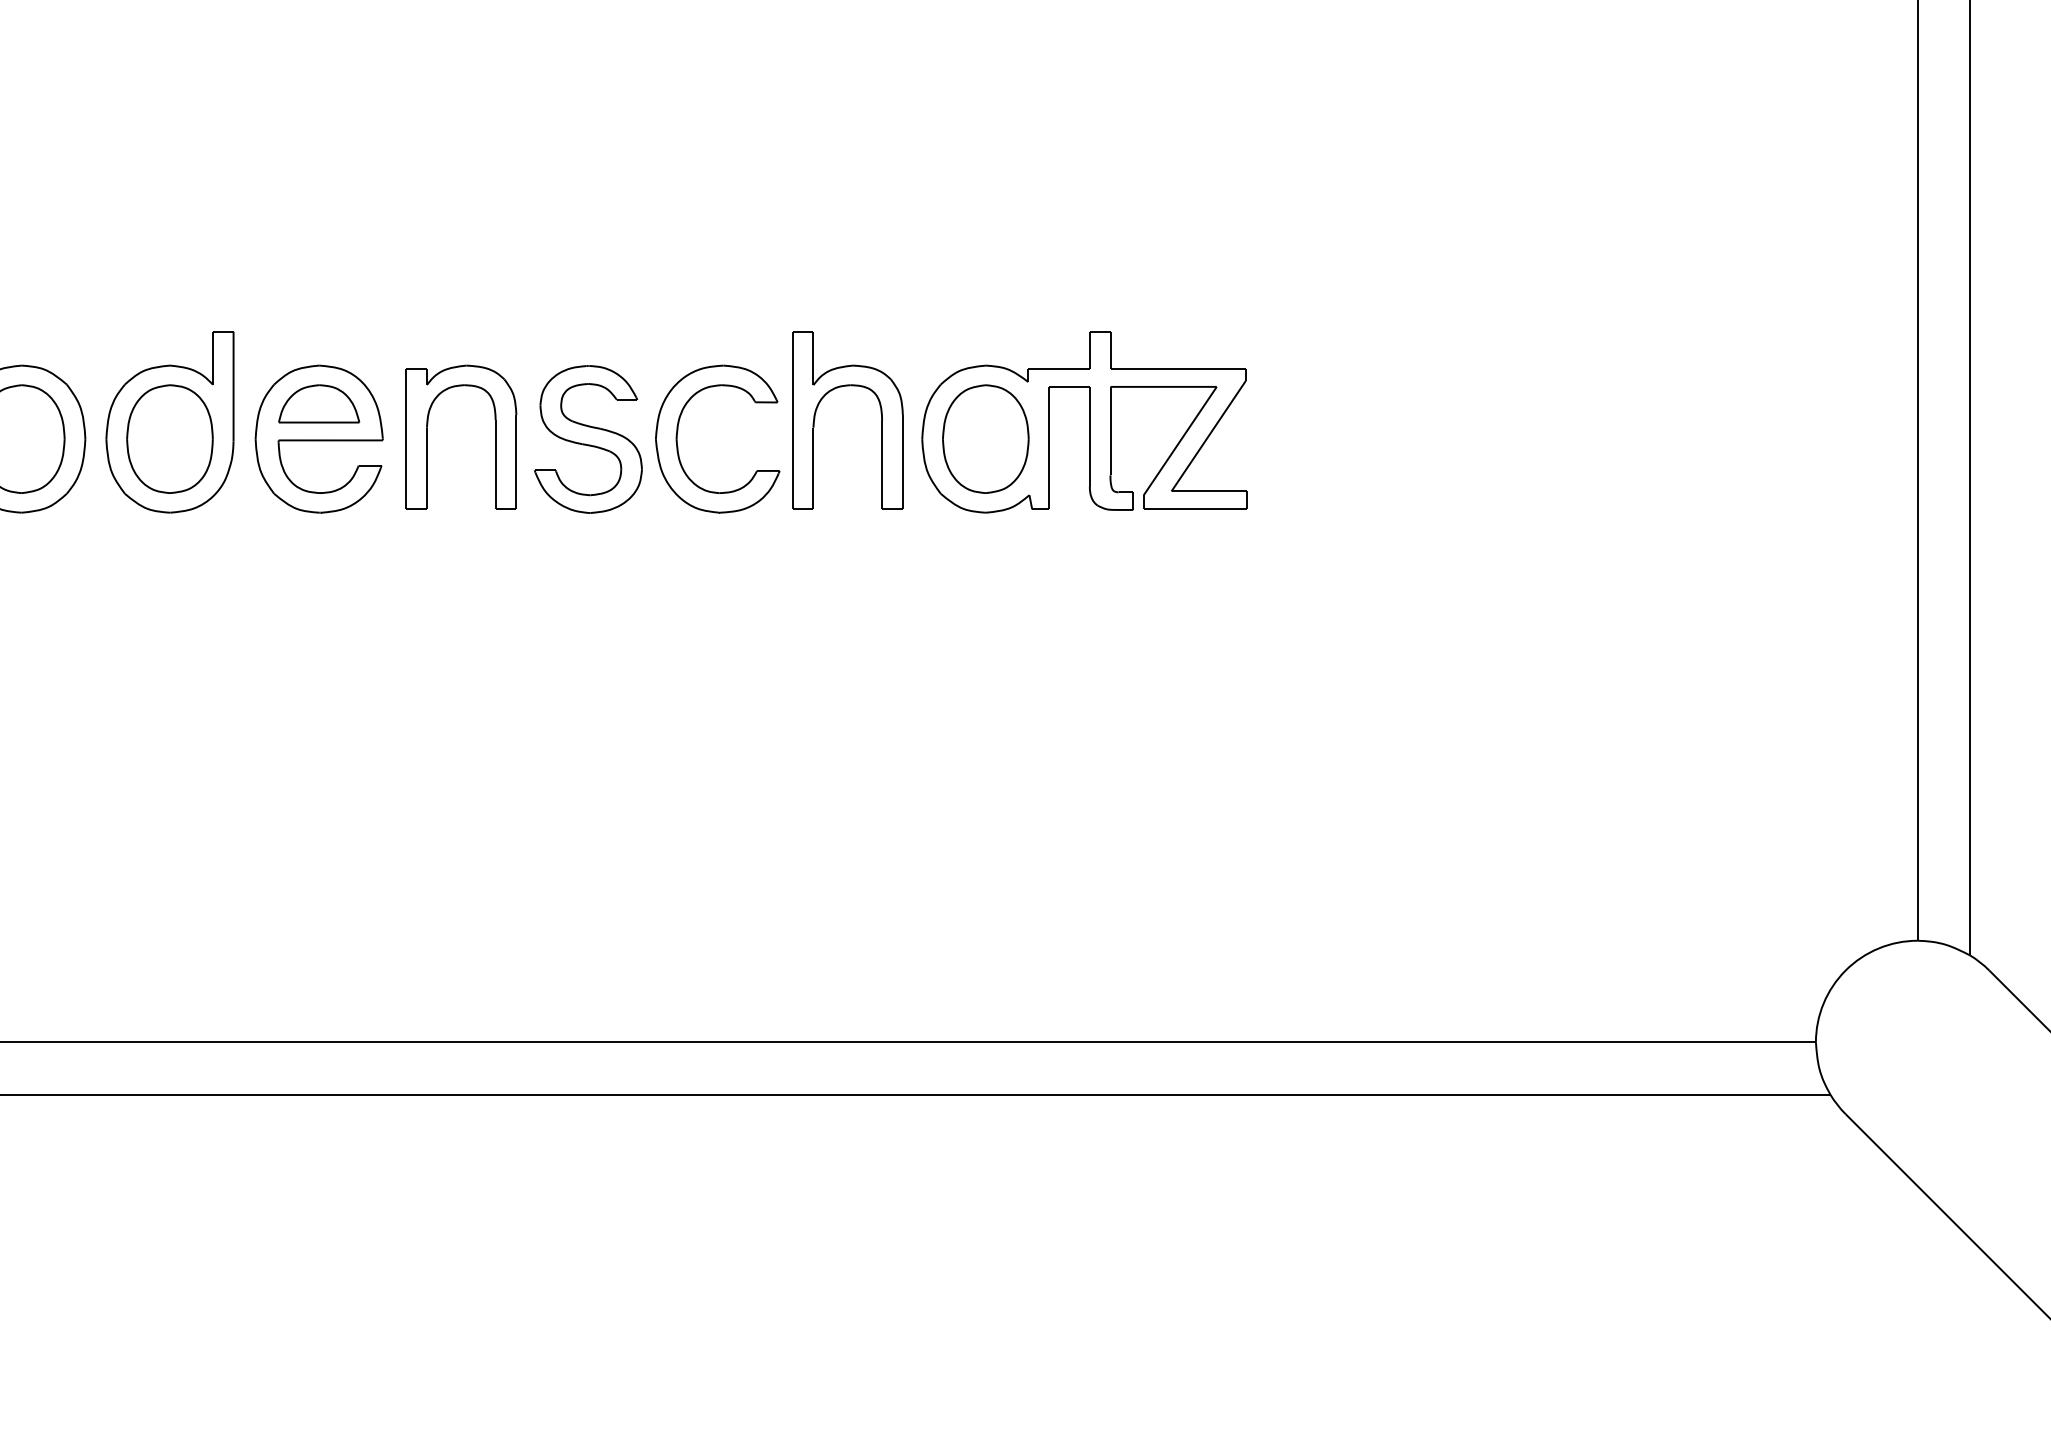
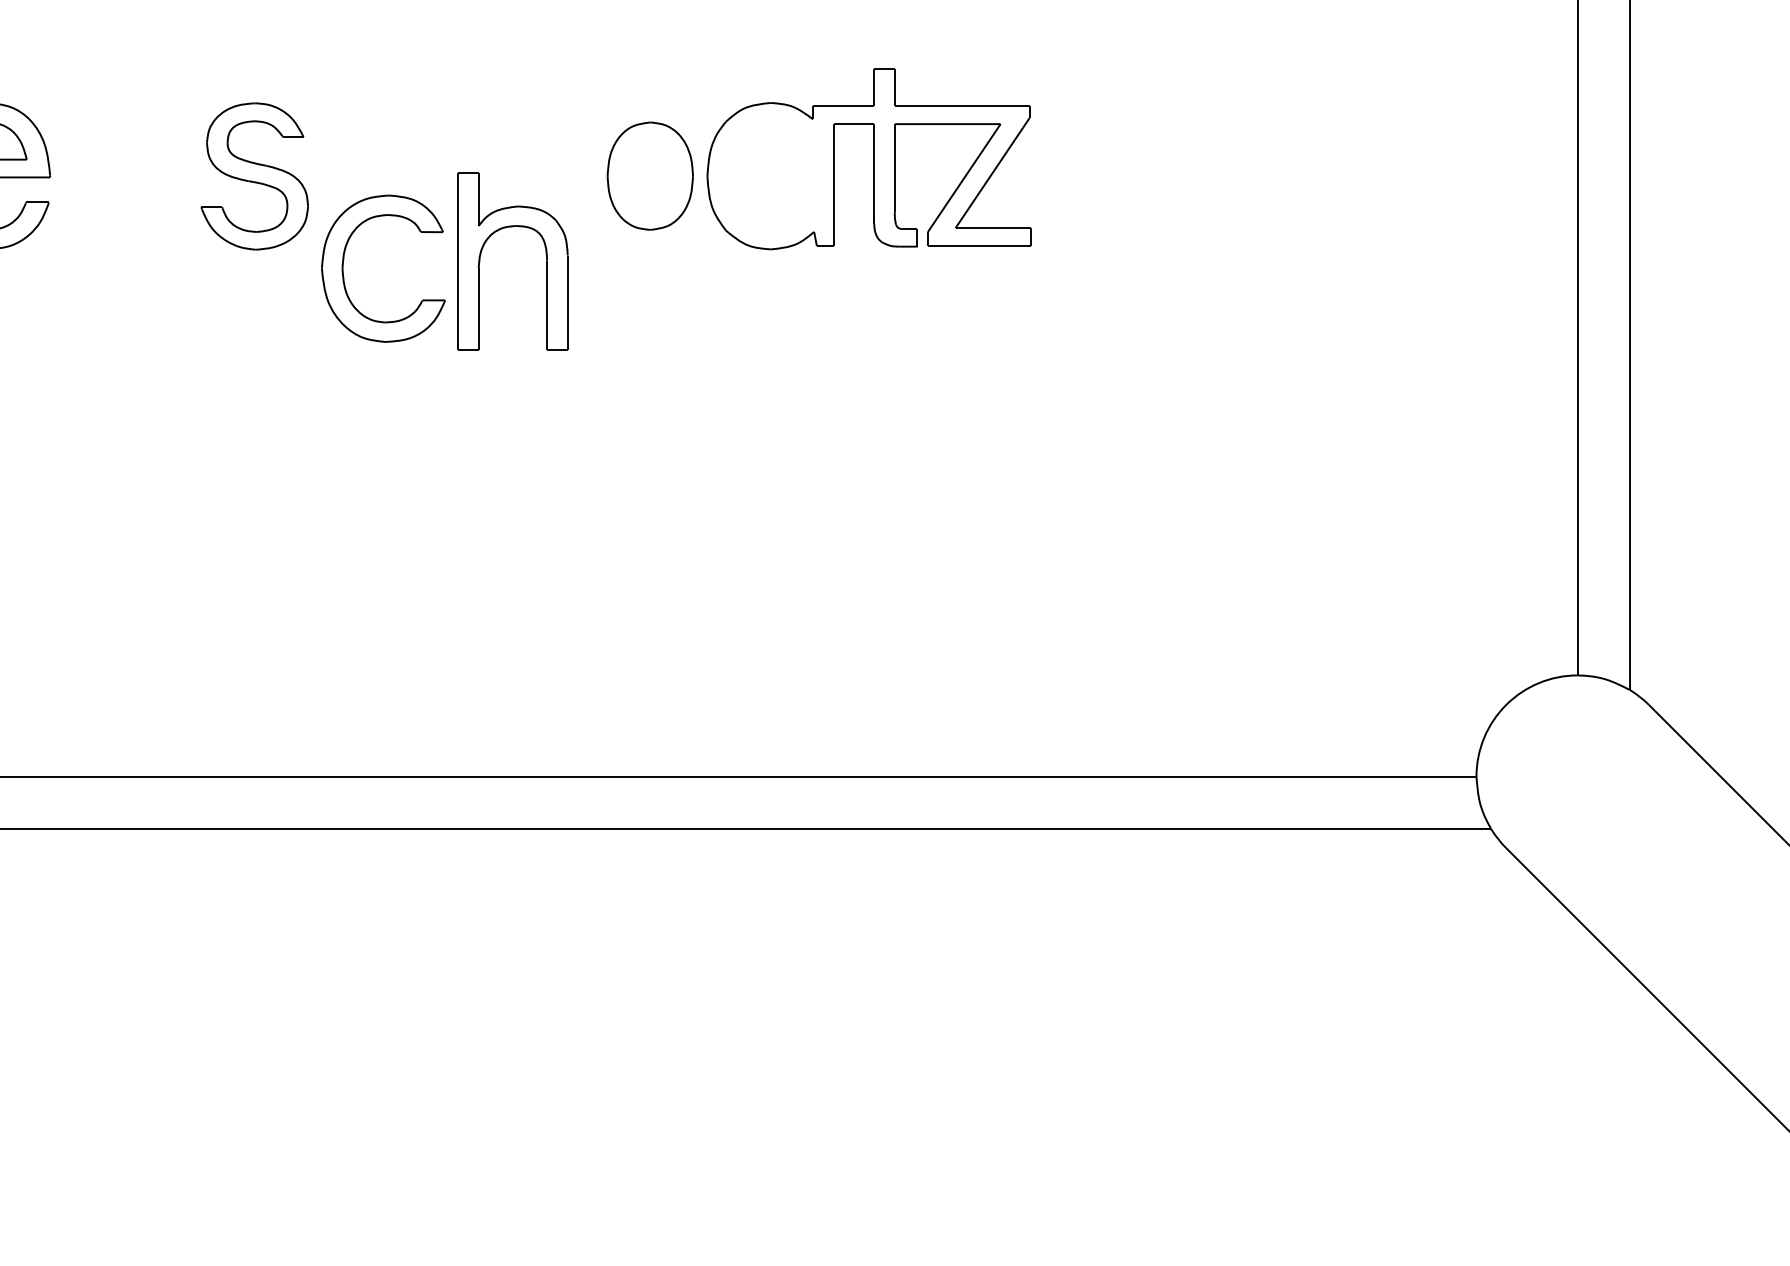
part: (817, 409) -> (482, 250), moved
part: (1084, 422) -> (868, 159), moved
part: (678, 431) -> (344, 261), moved
part: (427, 436) -> (94, 173), removed

